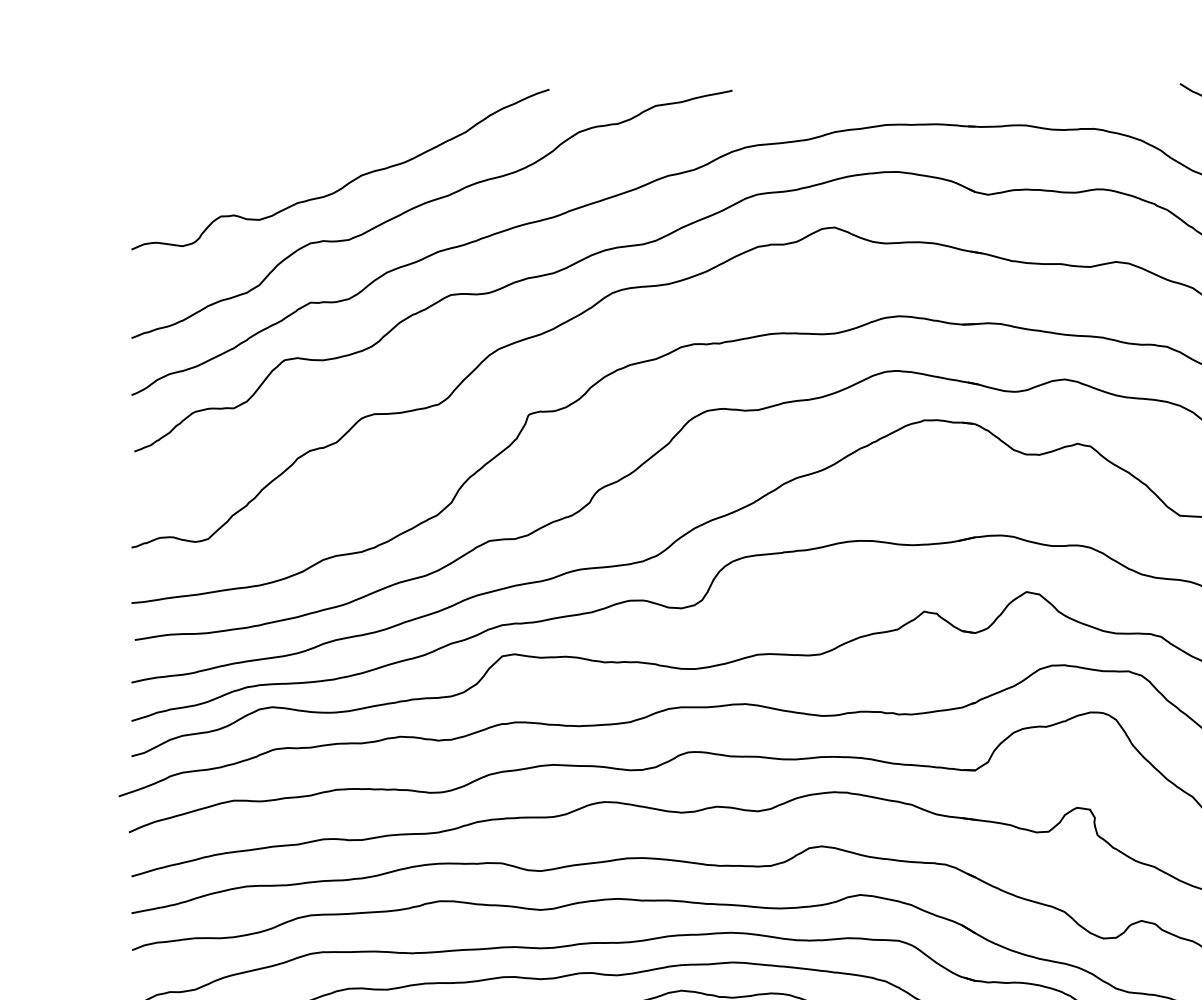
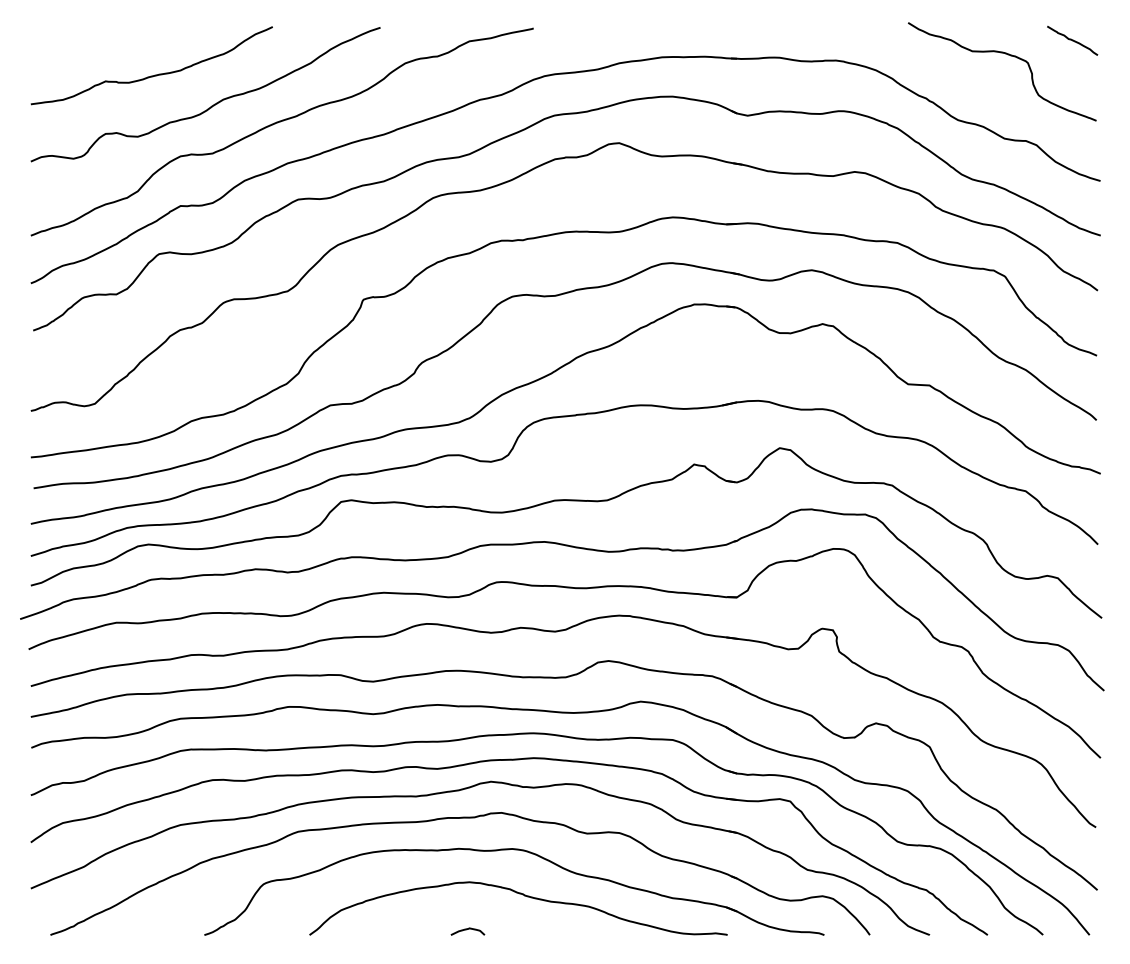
curve: (280, 145) -> (155, 74), added

